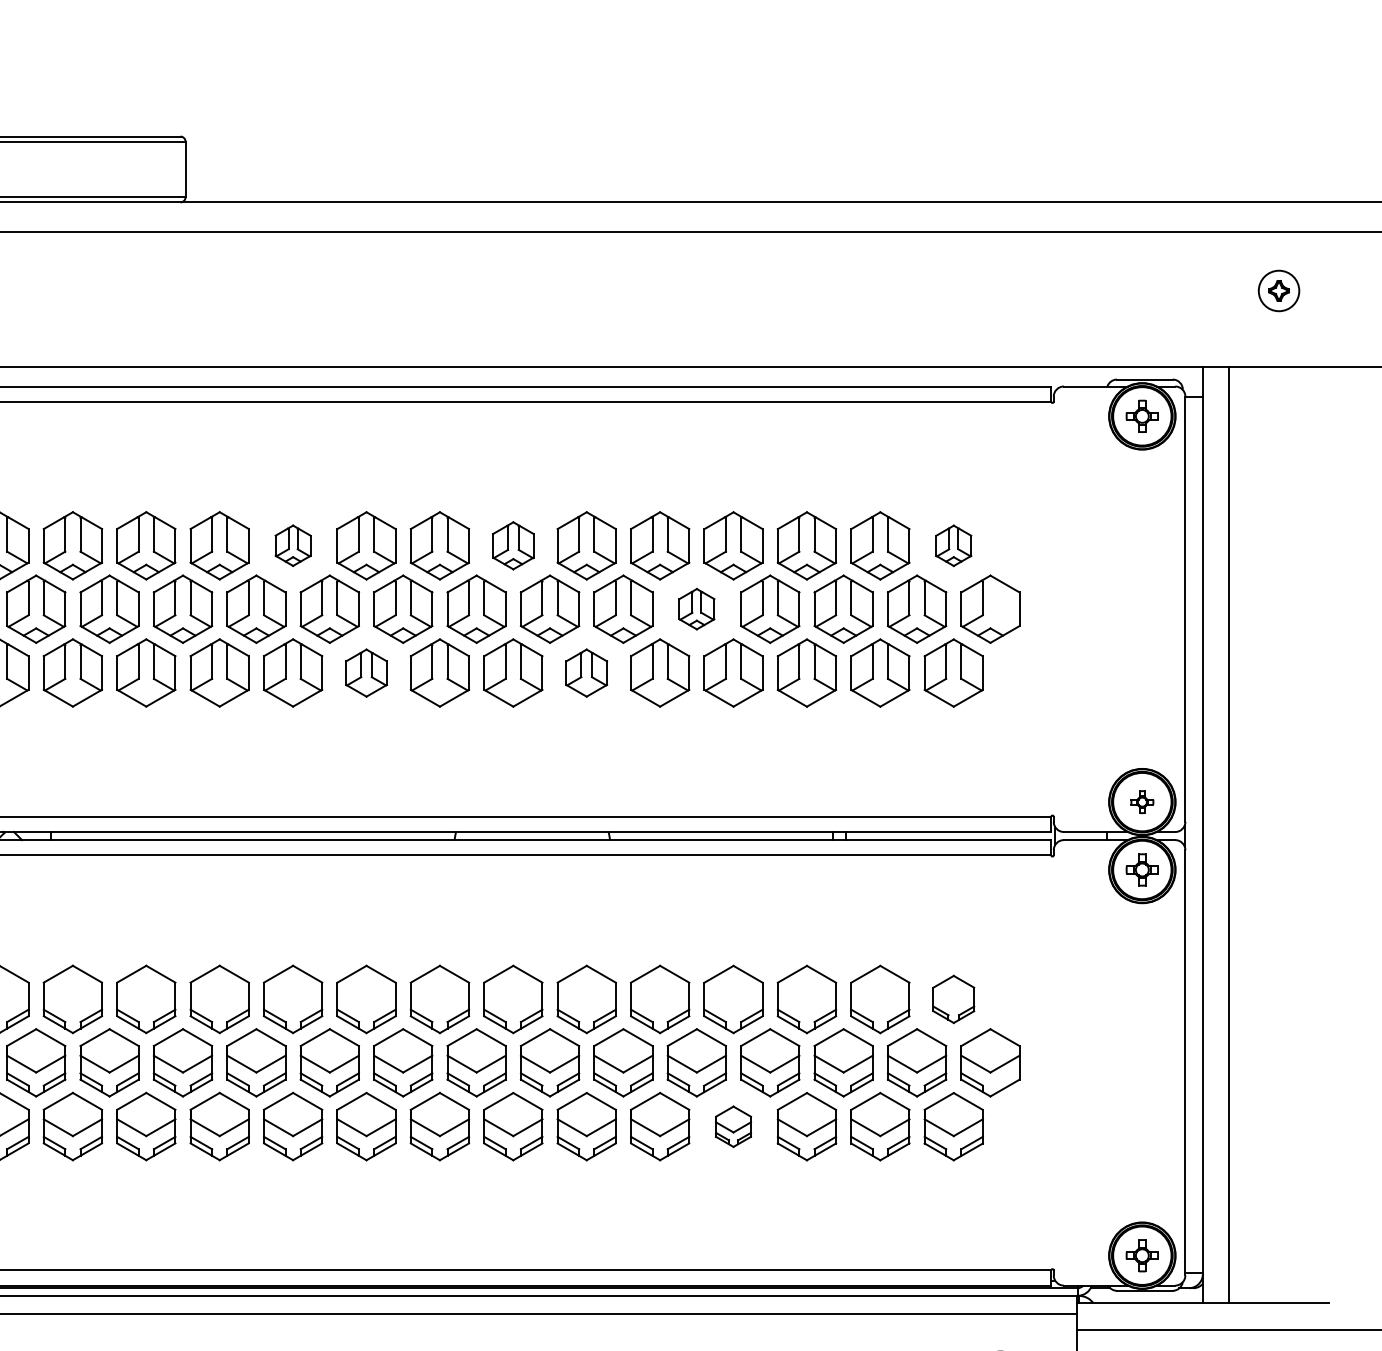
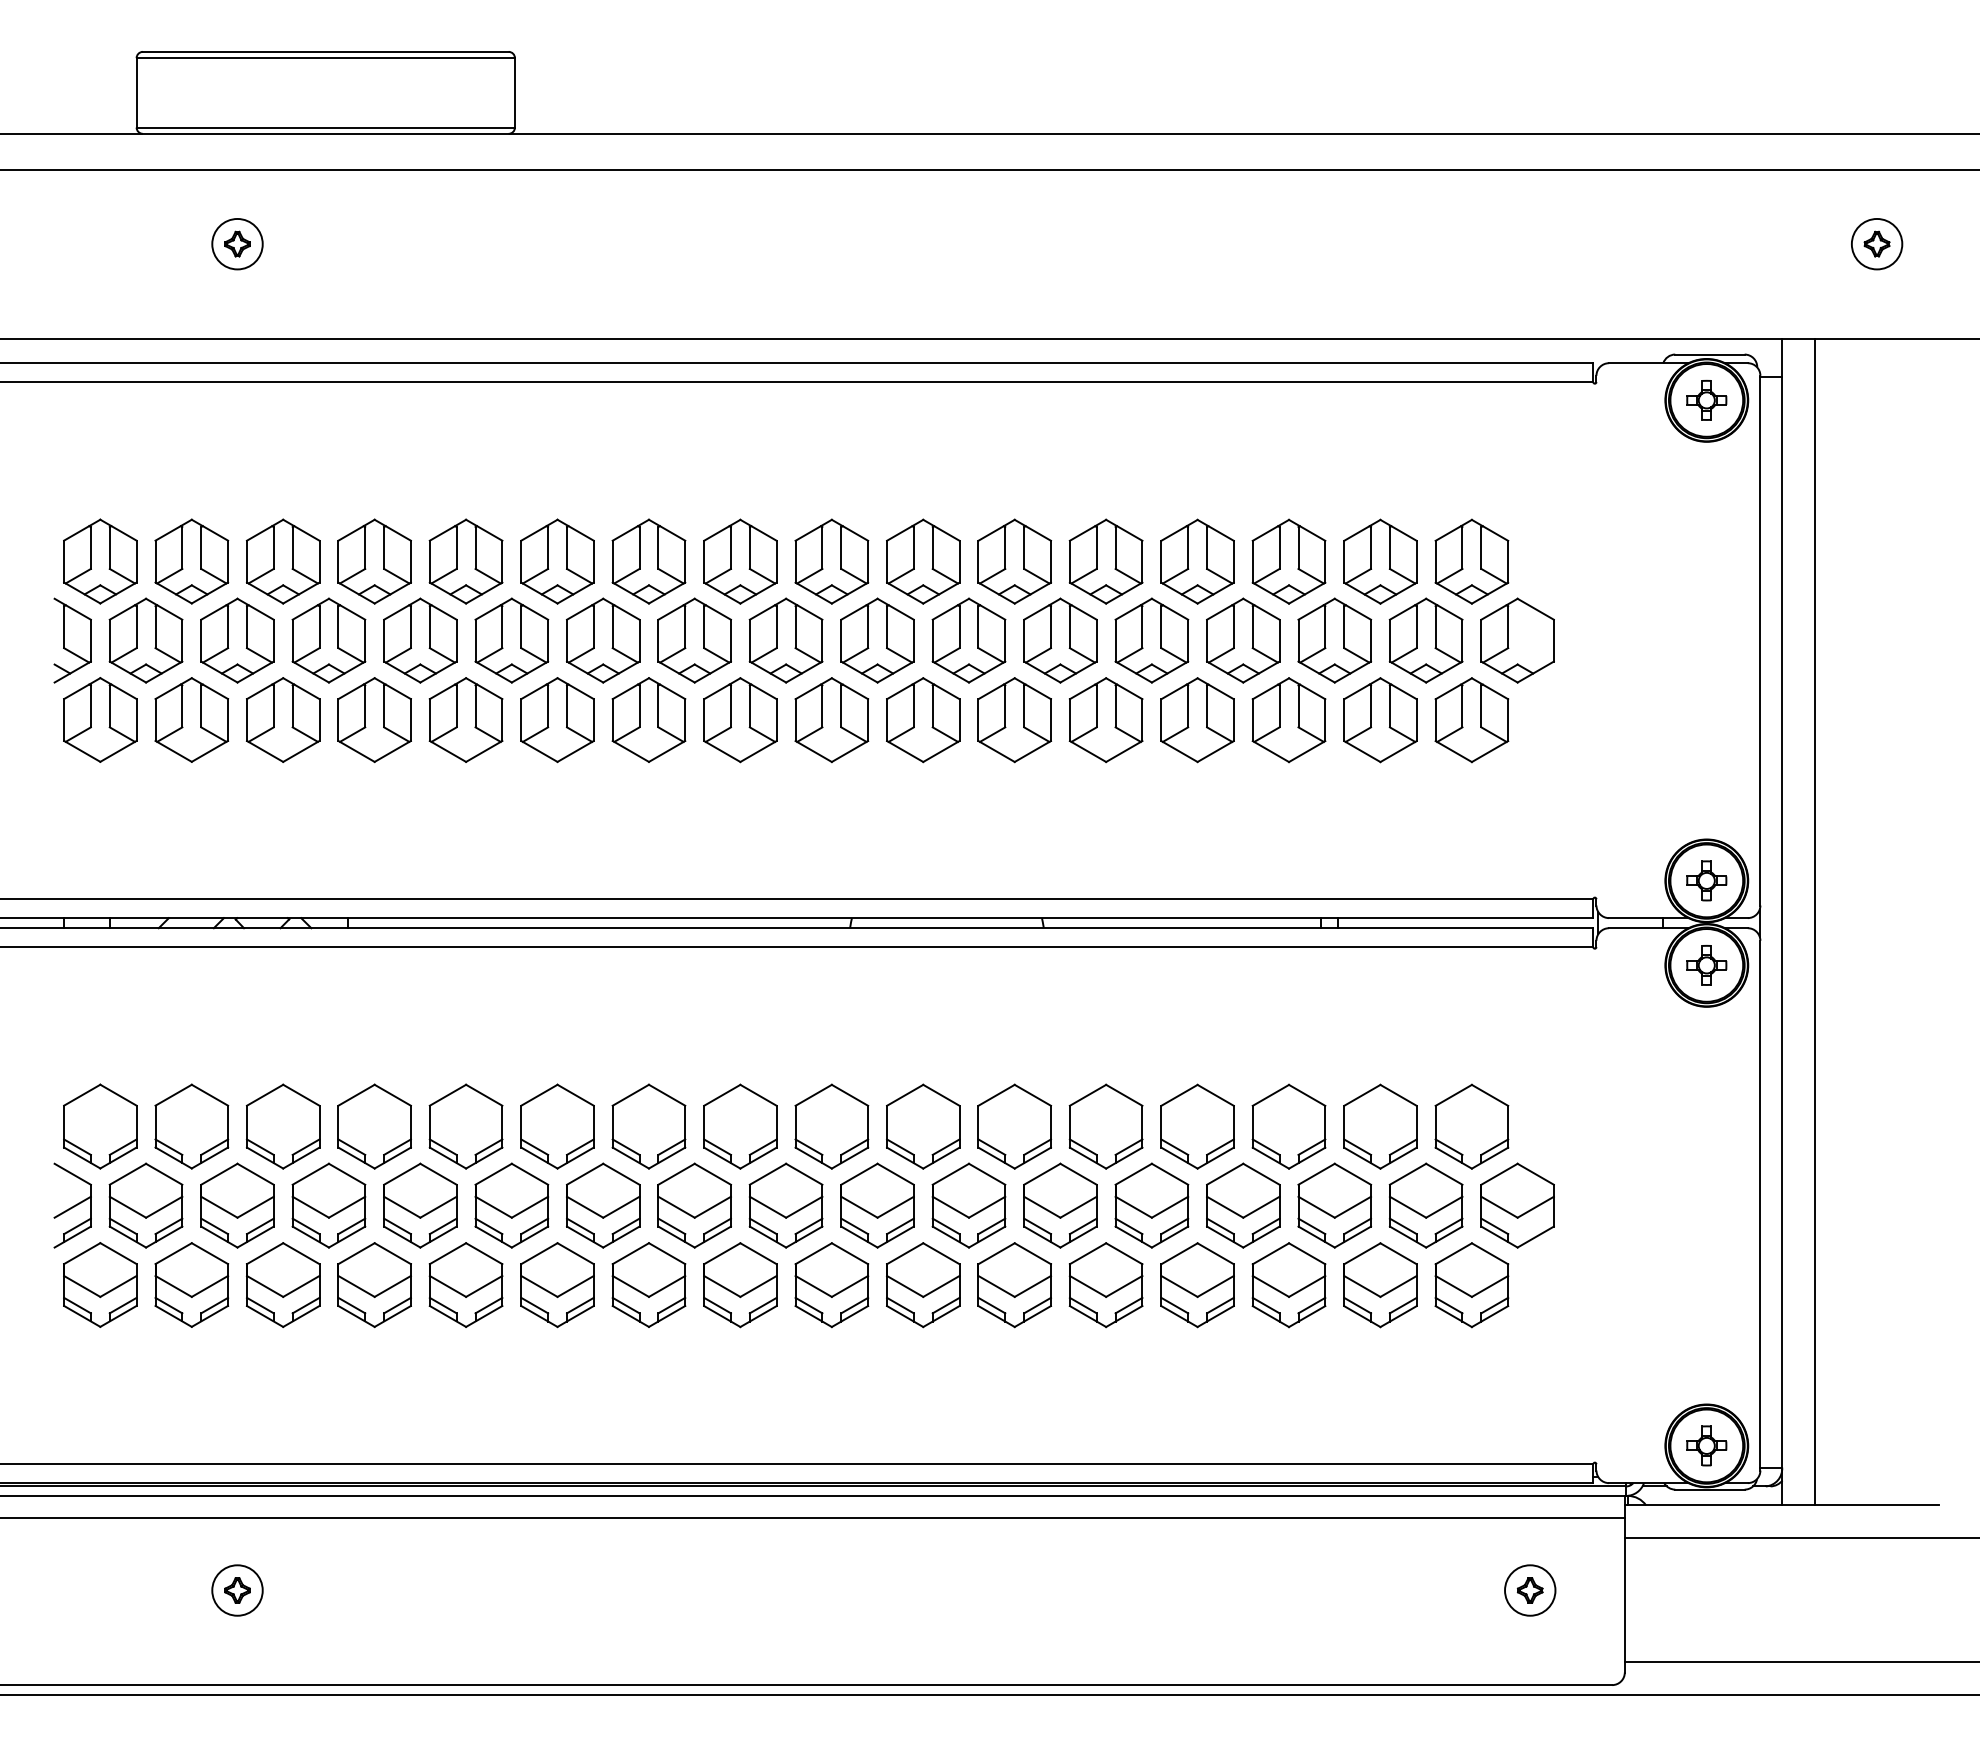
part: (292, 545) -> (648, 561), size x1.67
part: (513, 545) -> (923, 561), size x1.43
part: (953, 545) -> (1471, 561), size x1.67
part: (696, 609) -> (1151, 640), size x1.67
part: (366, 673) -> (740, 720), size x1.43
part: (586, 673) -> (1014, 720), size x1.43
part: (1142, 801) -> (1706, 880), size x1.43
part: (953, 999) -> (1471, 1126), size x1.43
part: (733, 1126) -> (1197, 1285), size x1.67

